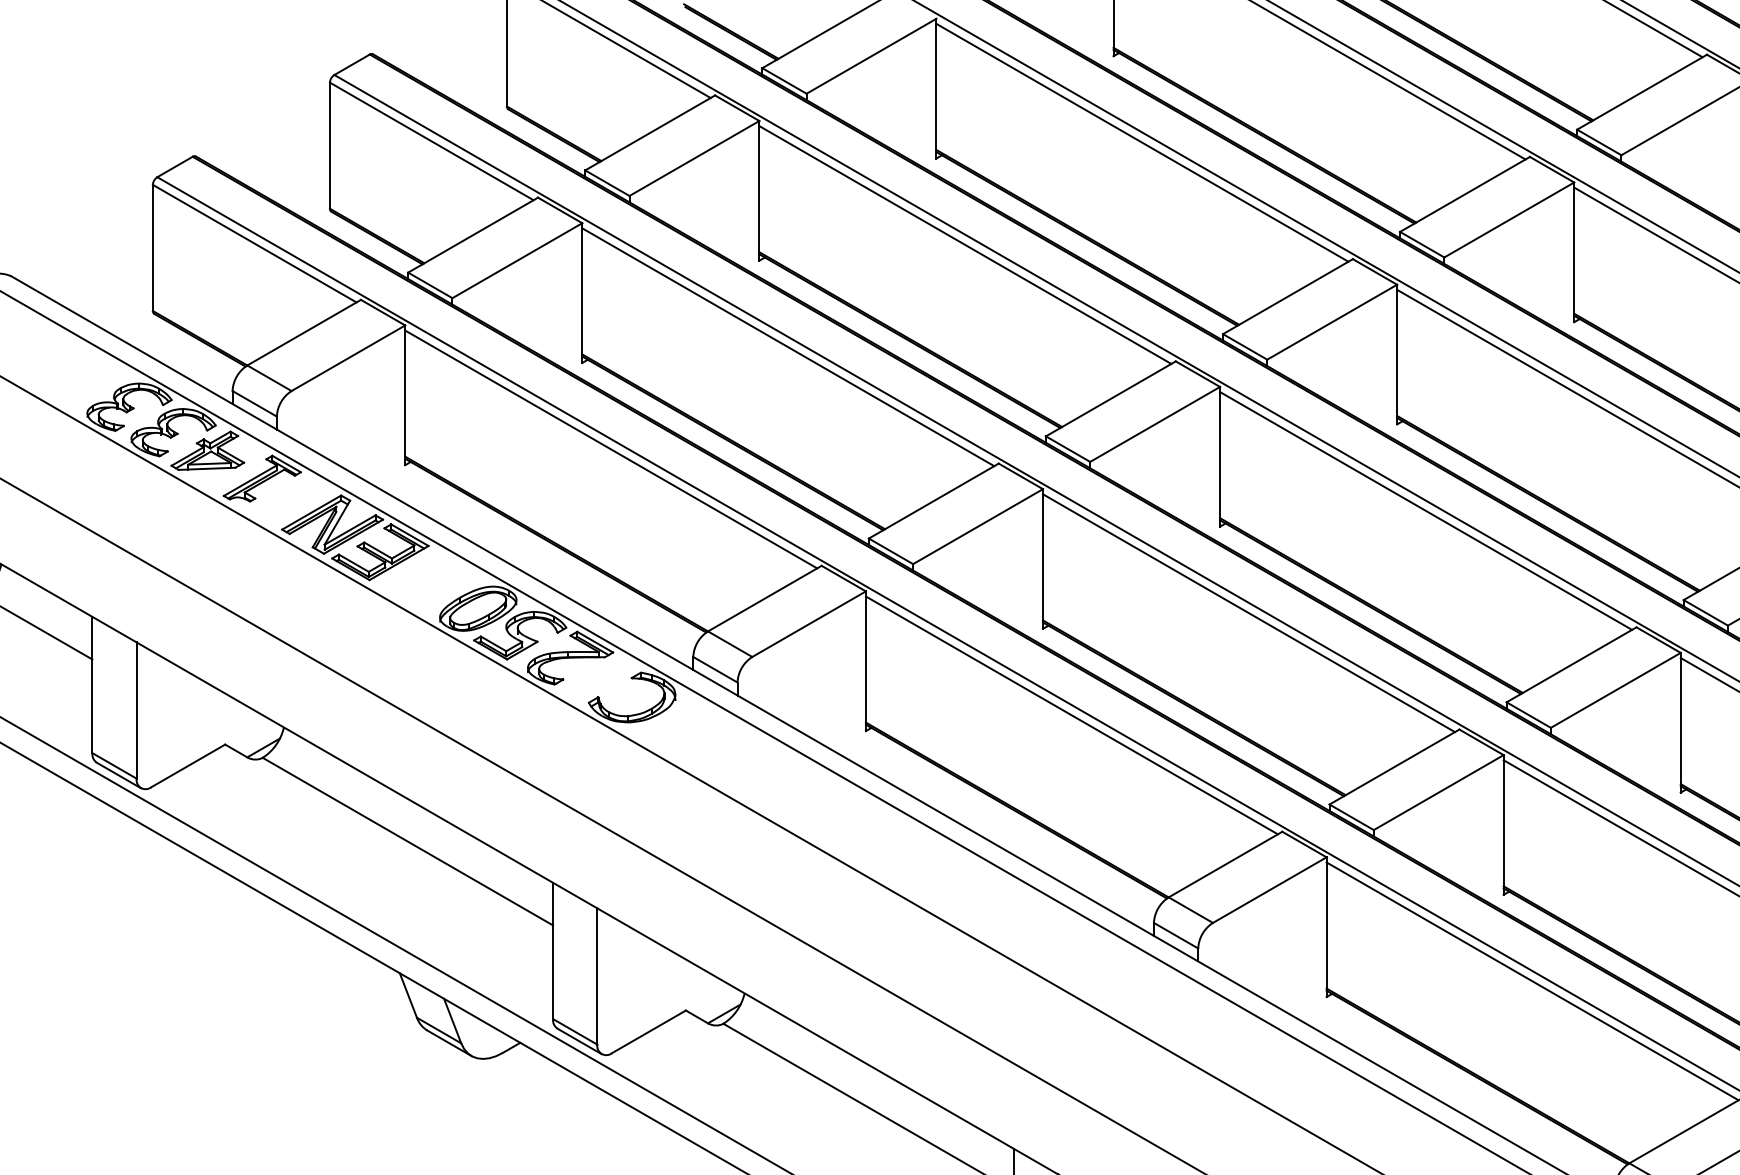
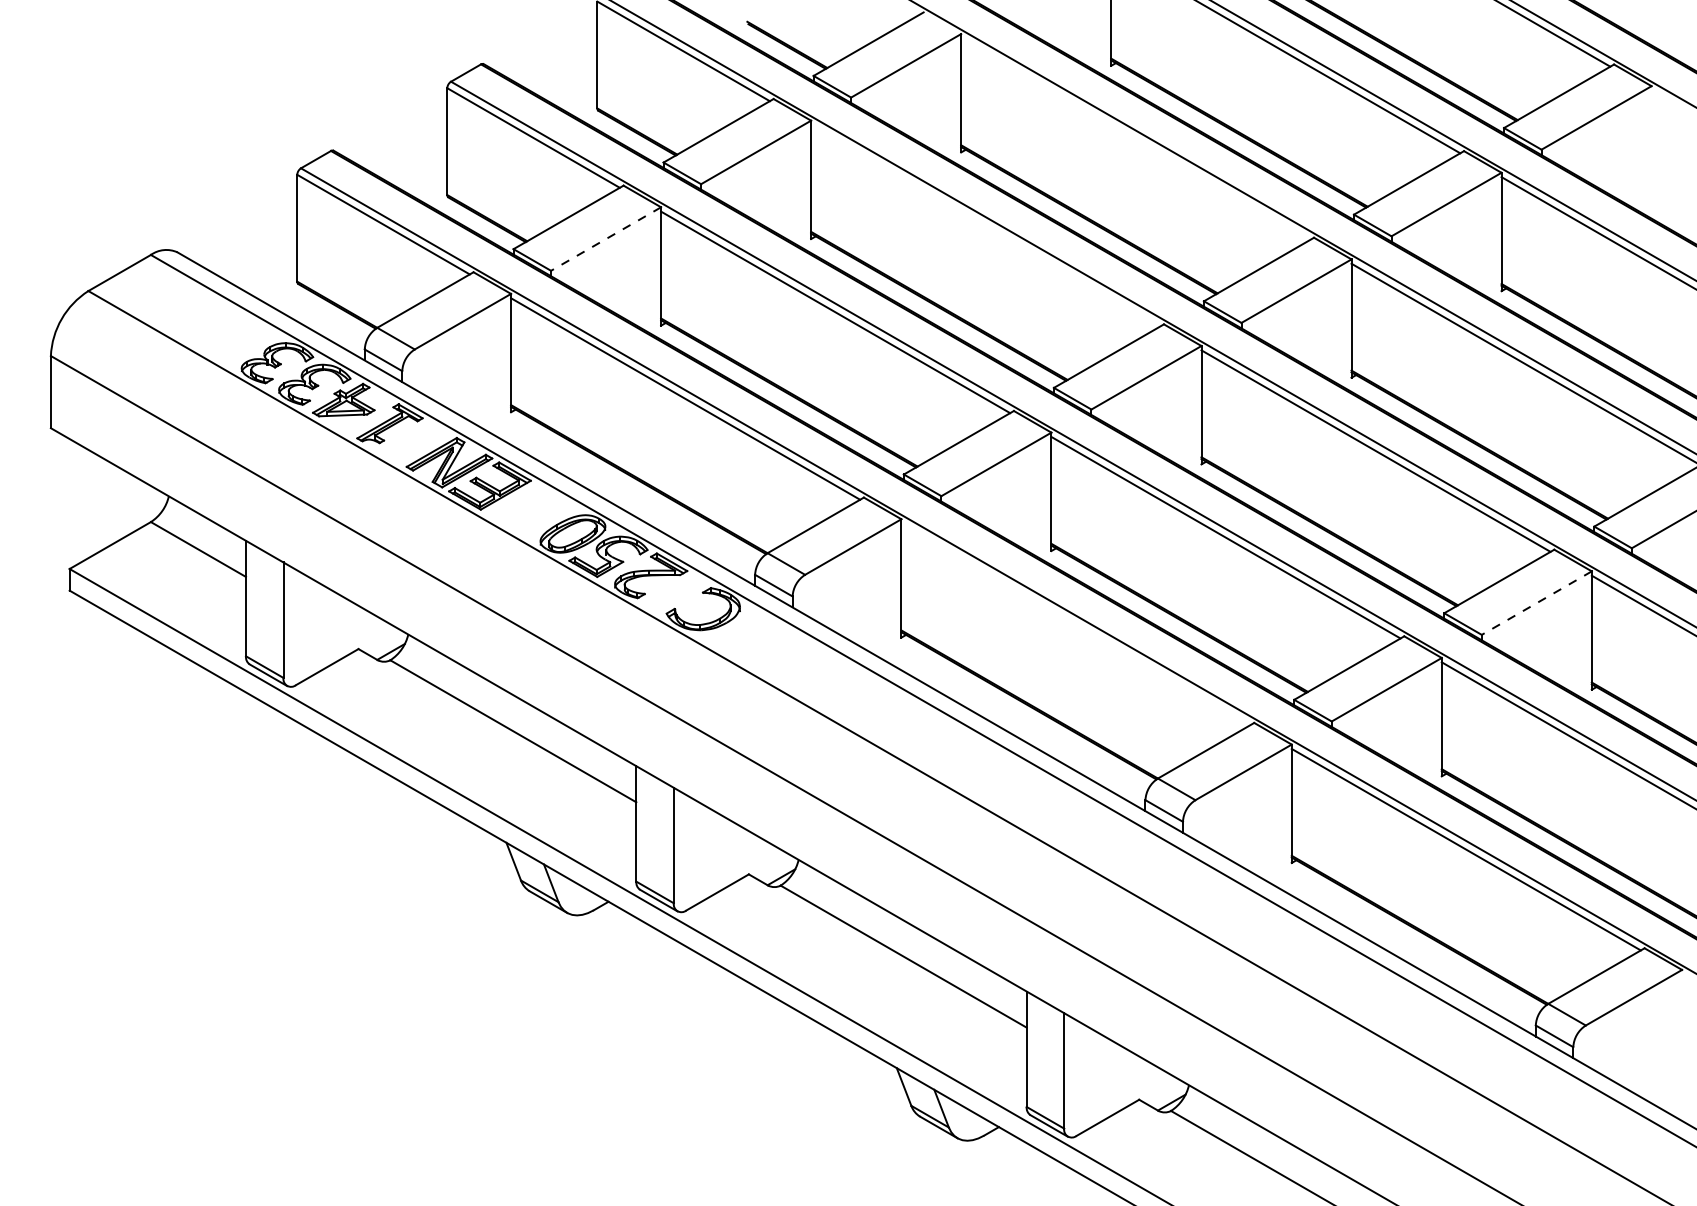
line: (1142, 142) -> (1135, 138), removed
line: (965, 244) -> (985, 225), removed
line: (517, 261) -> (606, 239), solid -> dashed
line: (1615, 690) -> (1536, 603), solid -> dashed
line: (1071, 715) -> (1075, 624), removed

